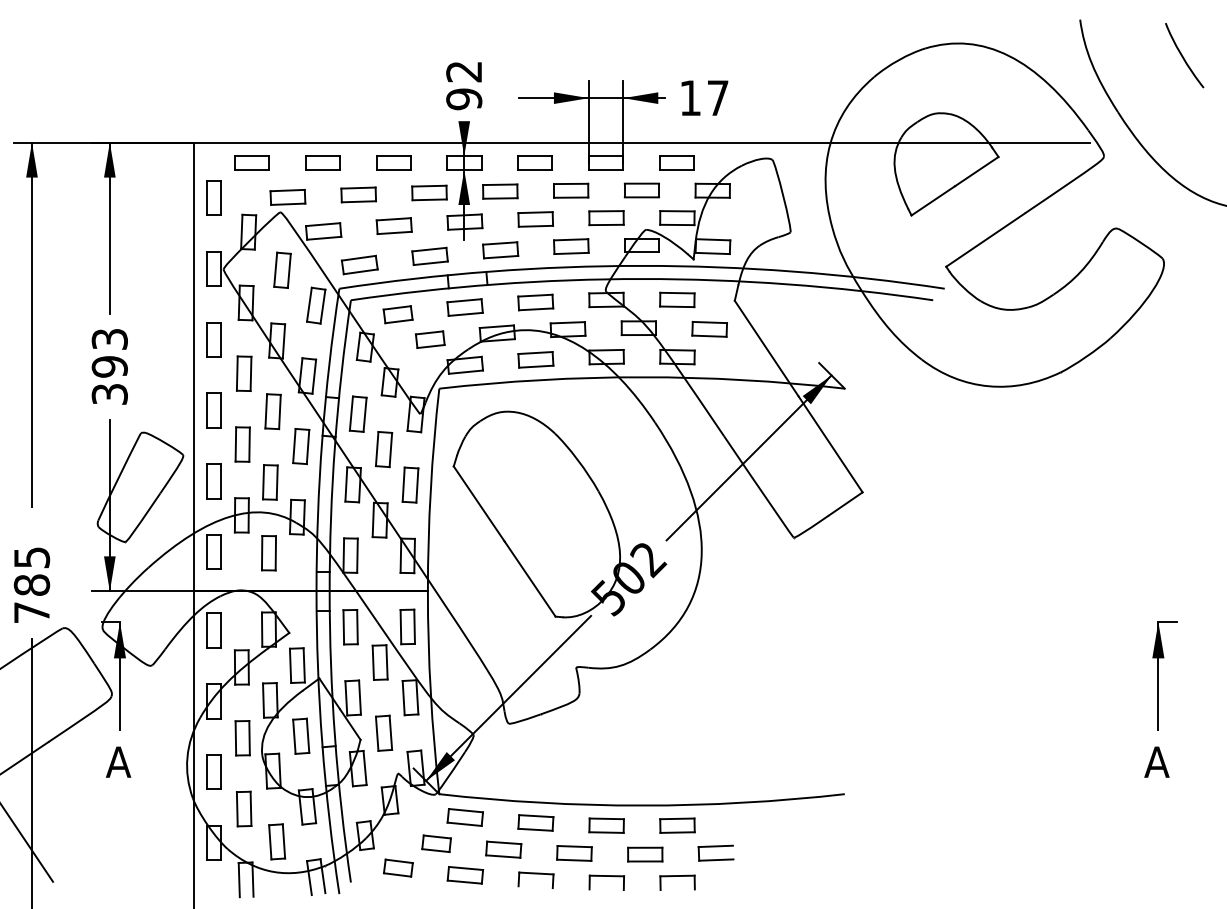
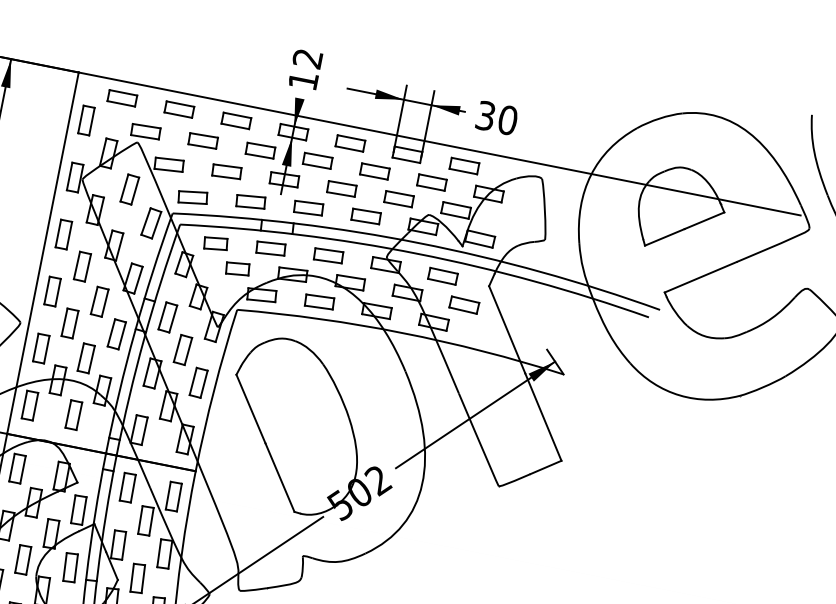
text: (704, 98) -> (496, 118), 17 -> 30
text: (464, 99) -> (303, 81), 92 -> 12

